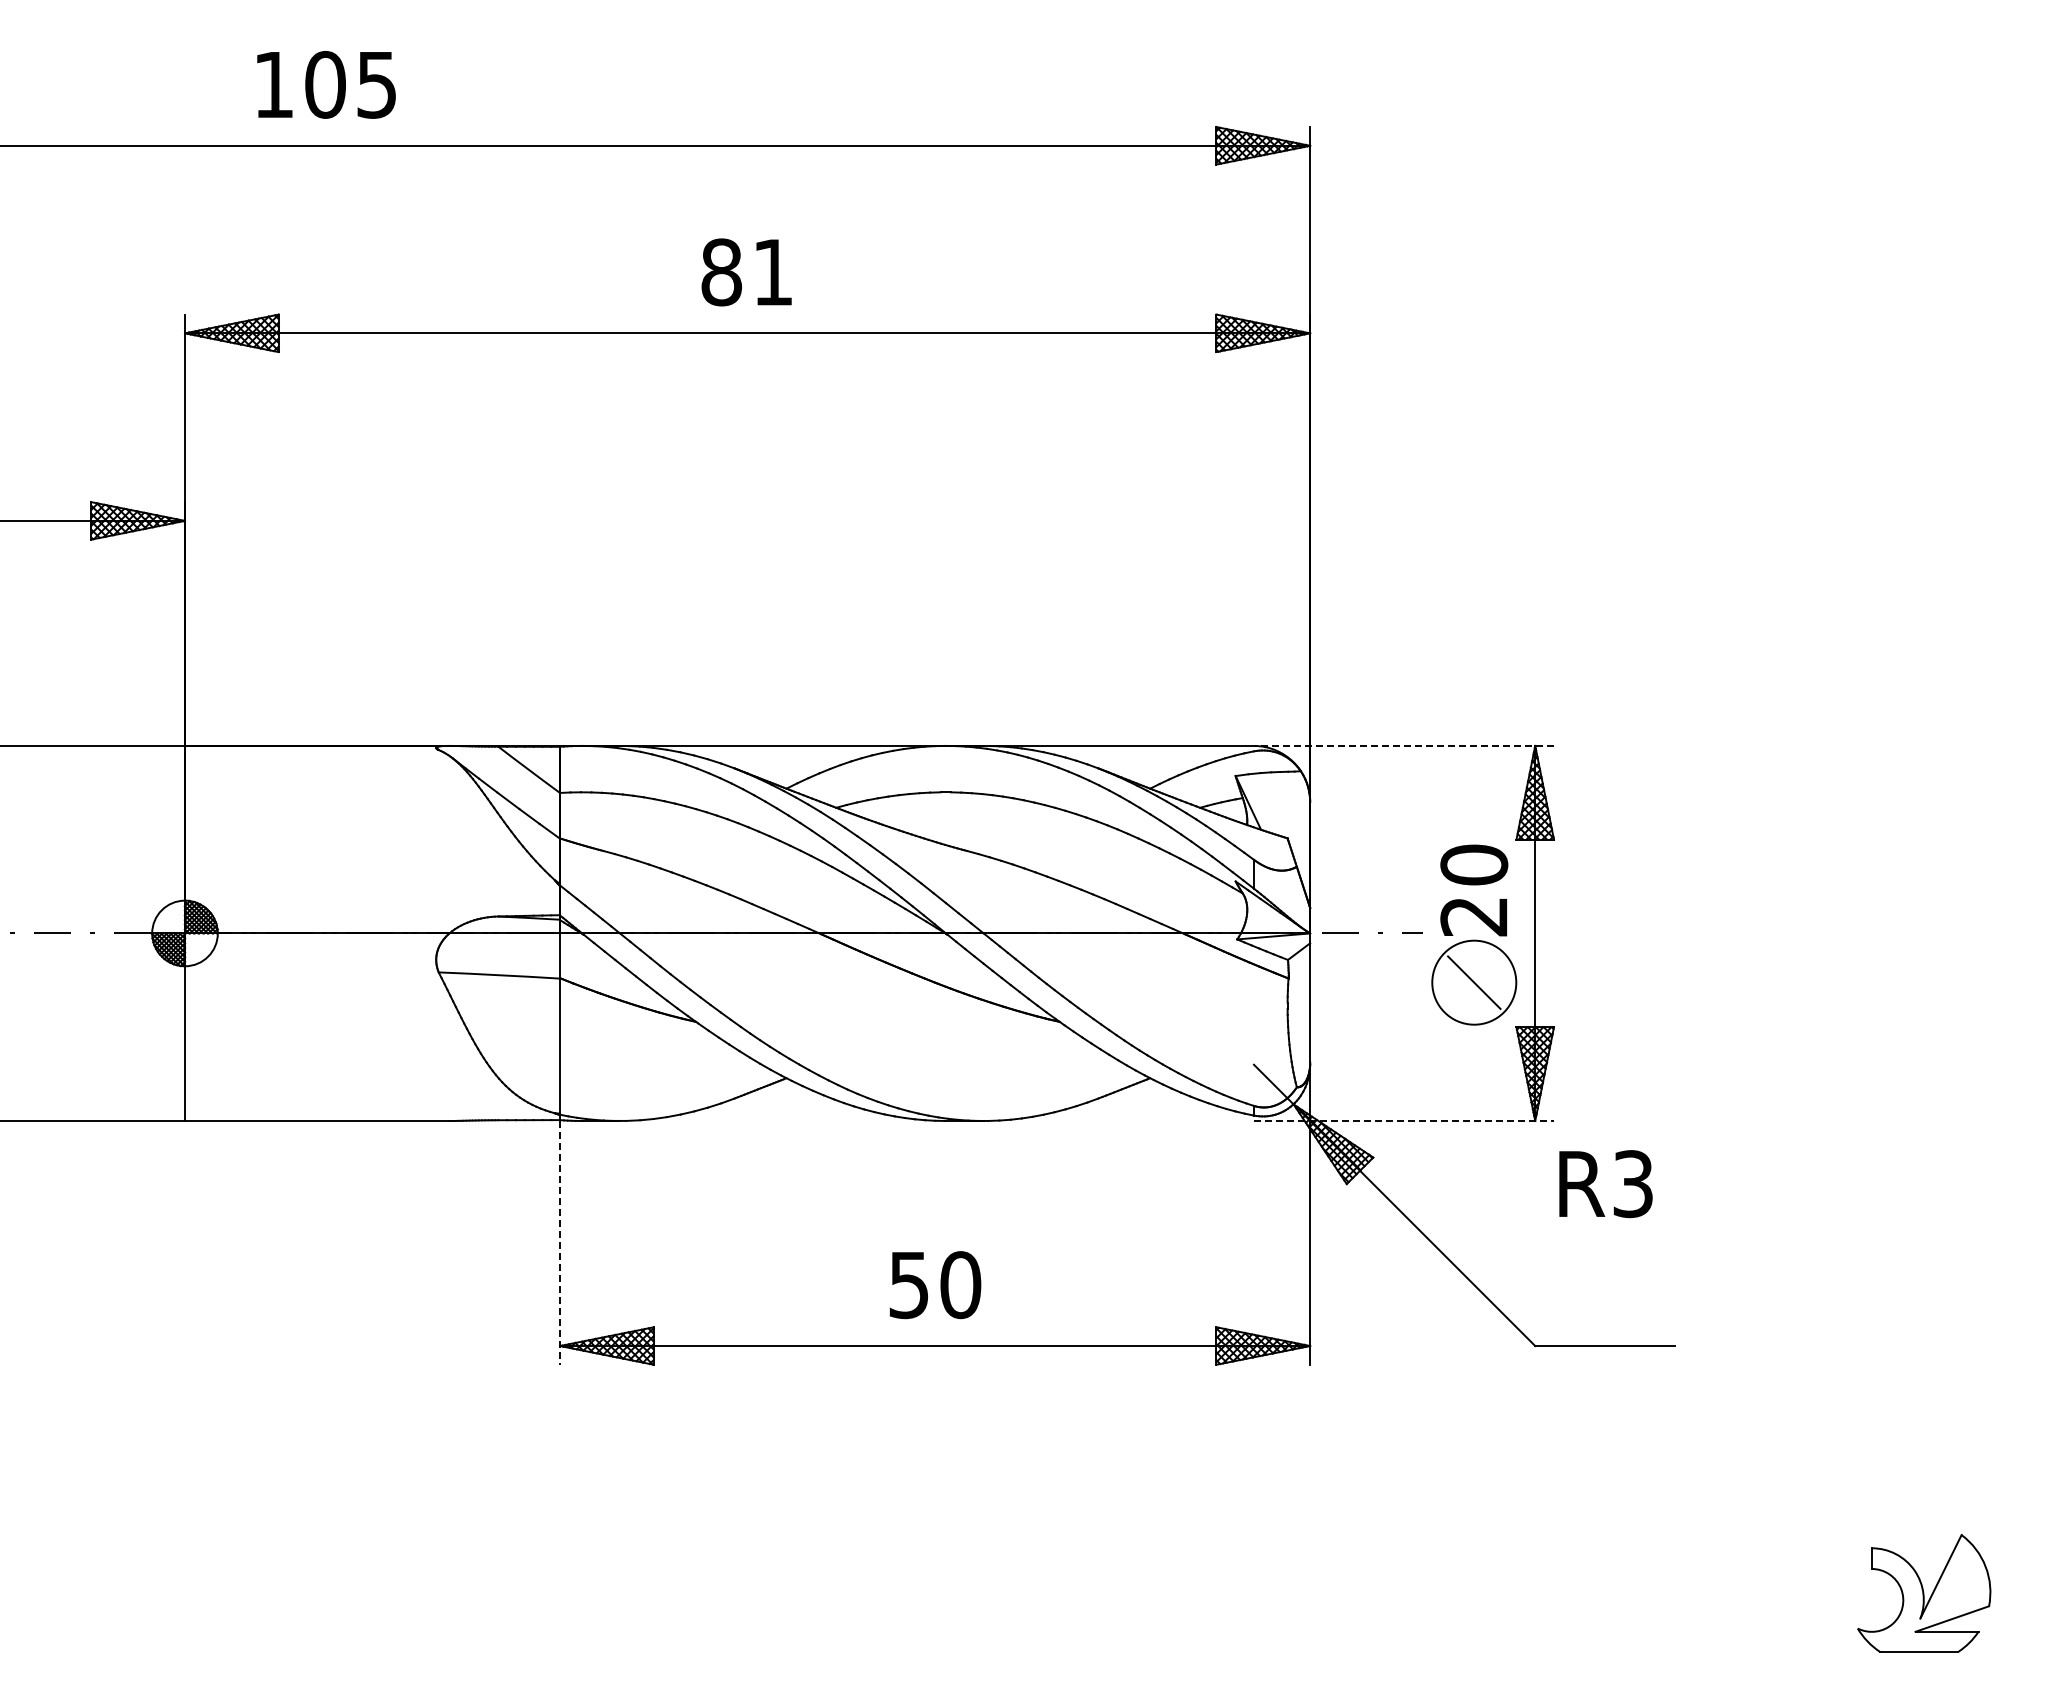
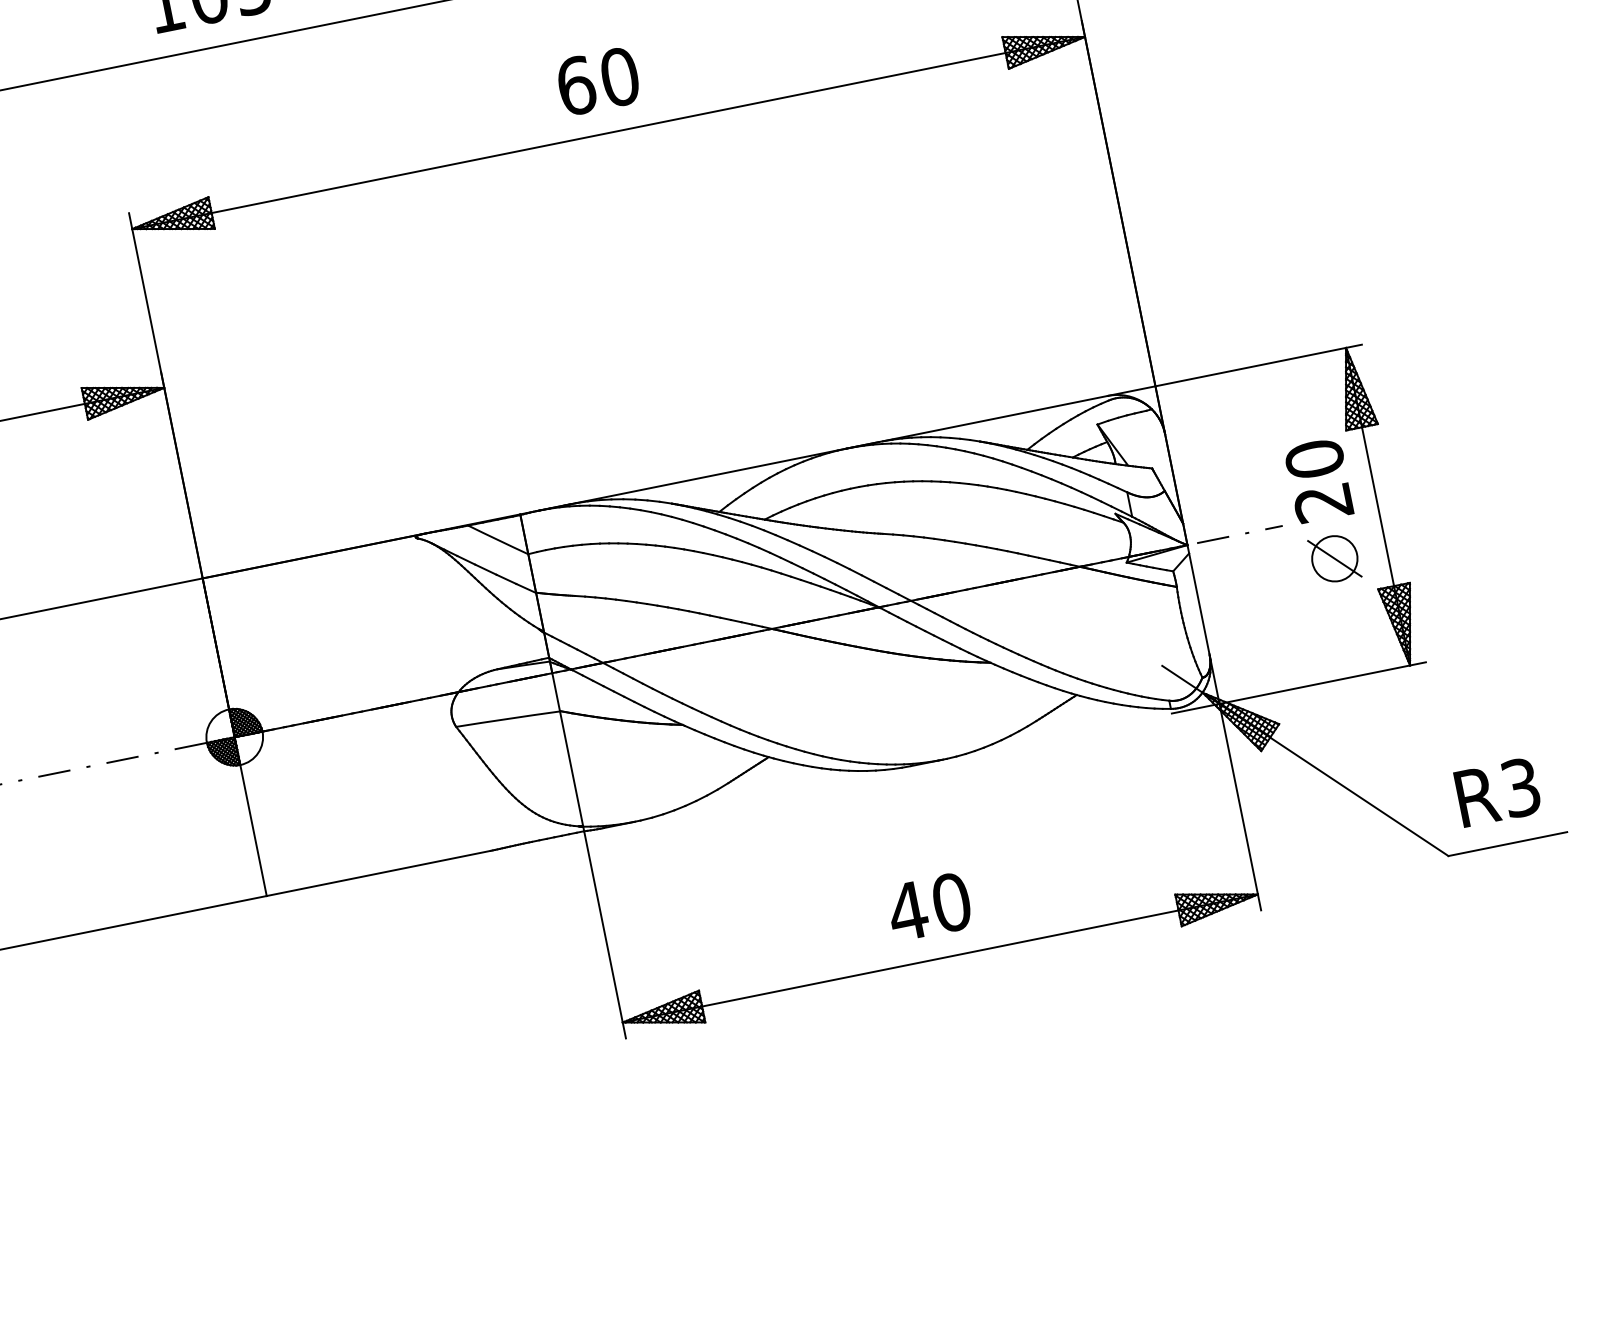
text: (747, 272) -> (598, 81), 81 -> 60
line: (1403, 745) -> (1234, 370), dashed -> solid
circle: (1474, 982) -> (1334, 558), size x0.62
line: (1404, 1121) -> (1299, 688), dashed -> solid
text: (1605, 1184) -> (1497, 792), moved
line: (560, 1242) -> (605, 934), dashed -> solid
text: (908, 1285) -> (907, 911), 50 -> 40

